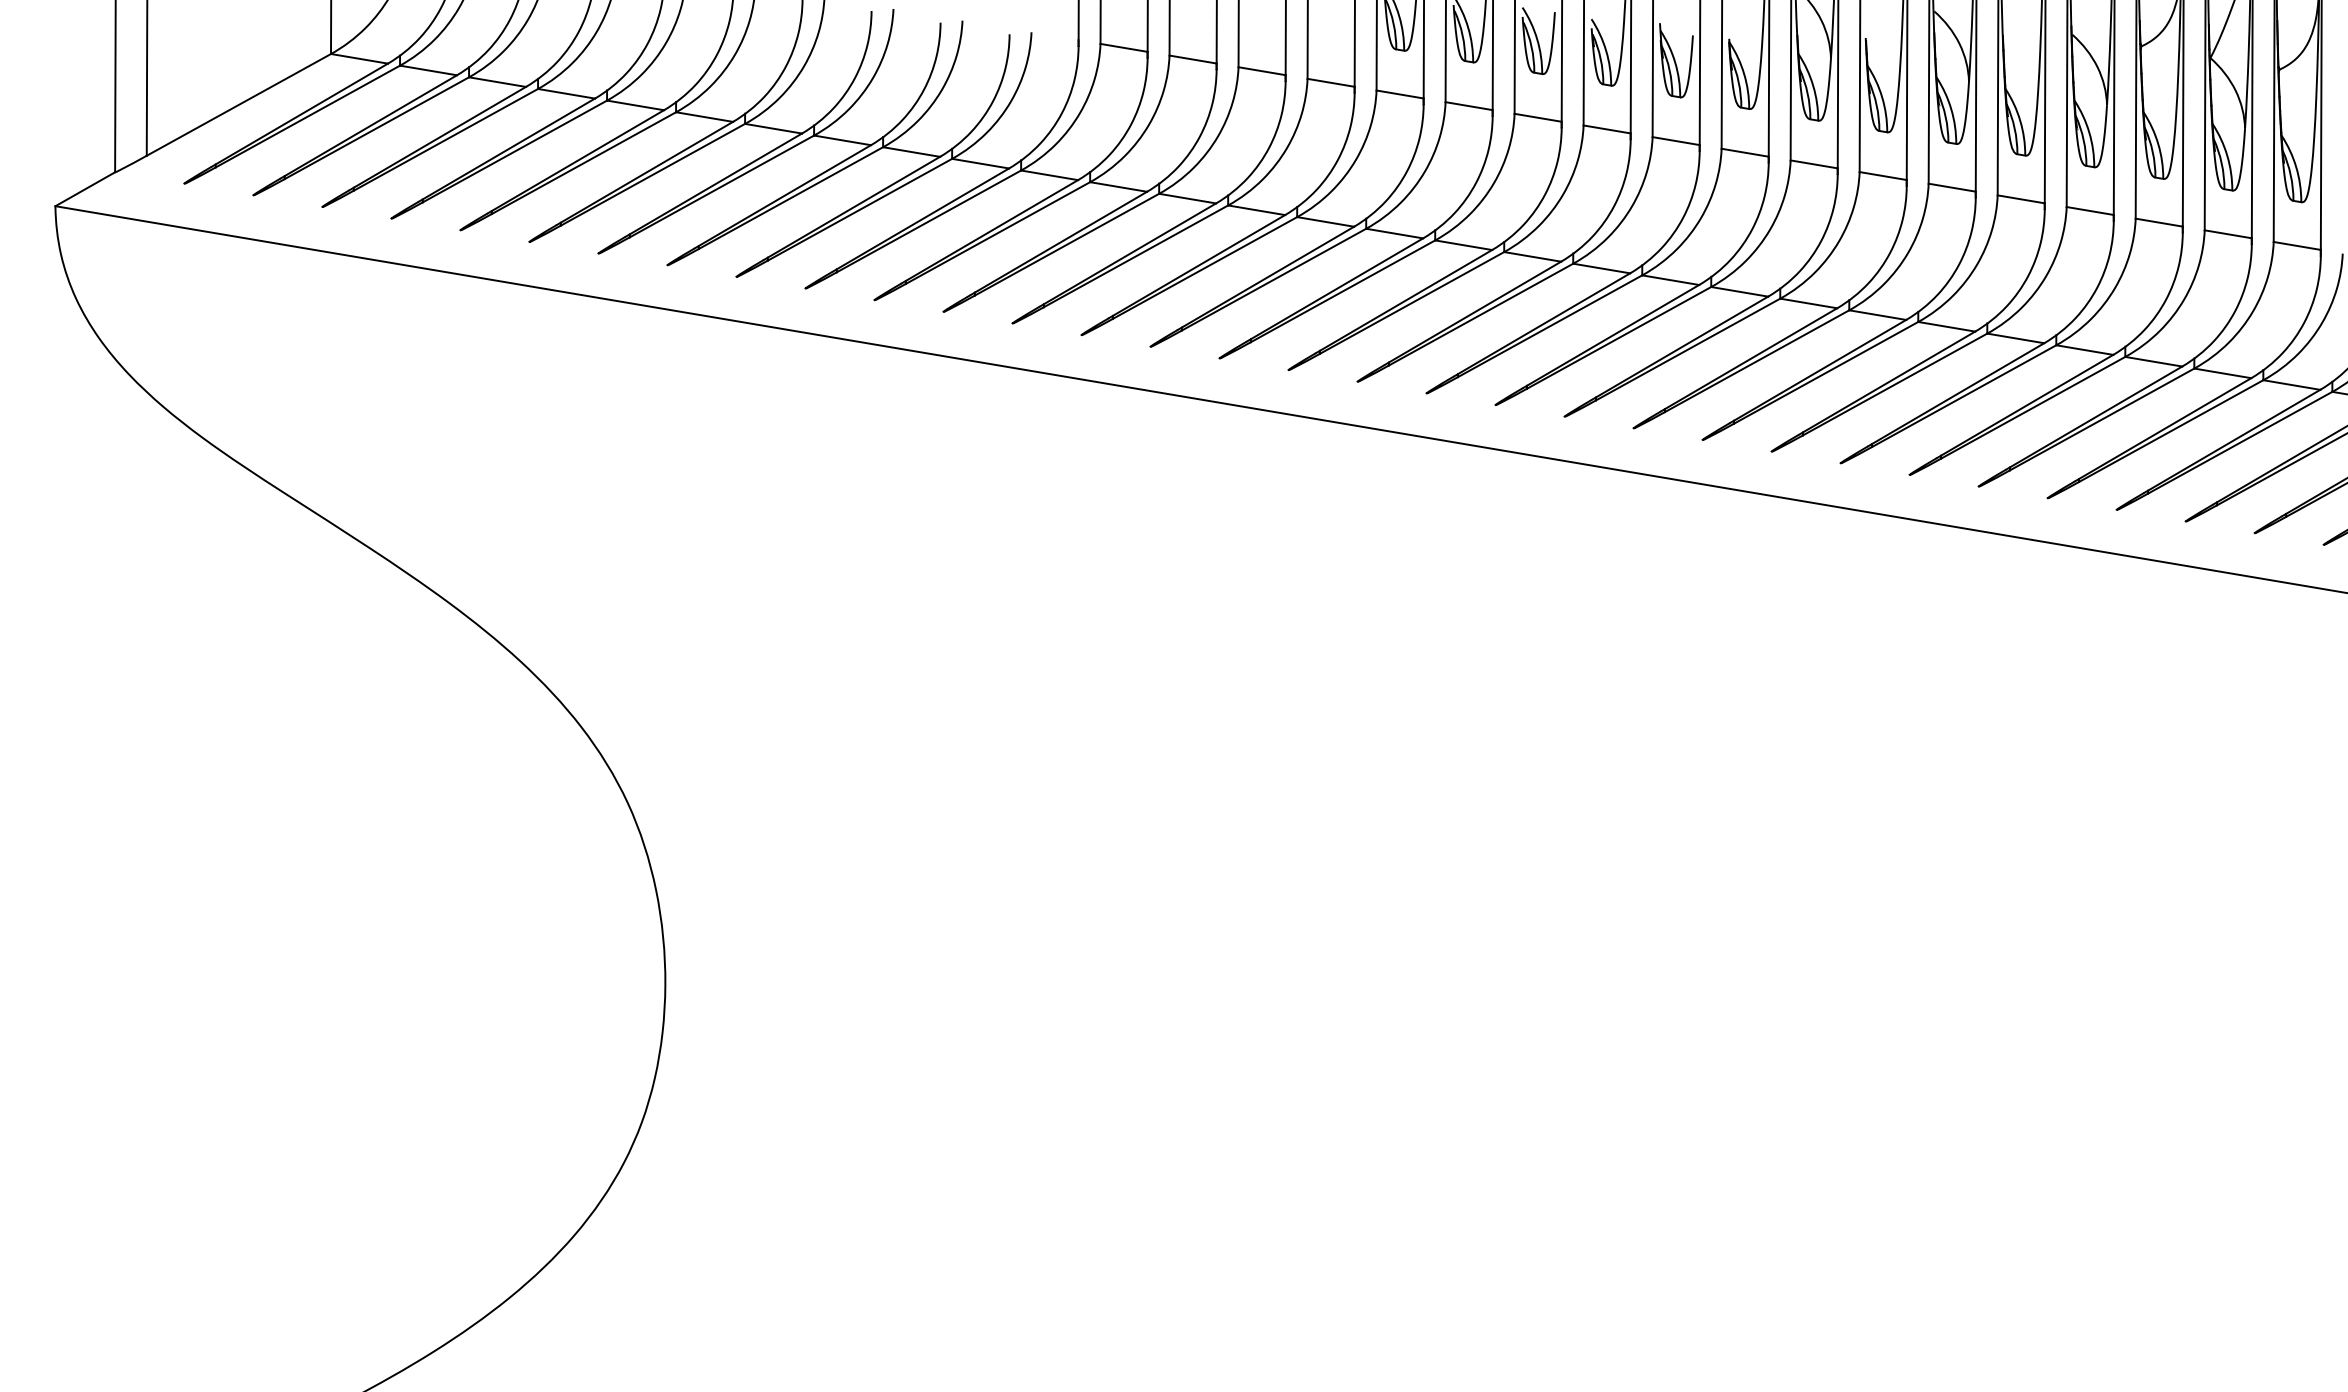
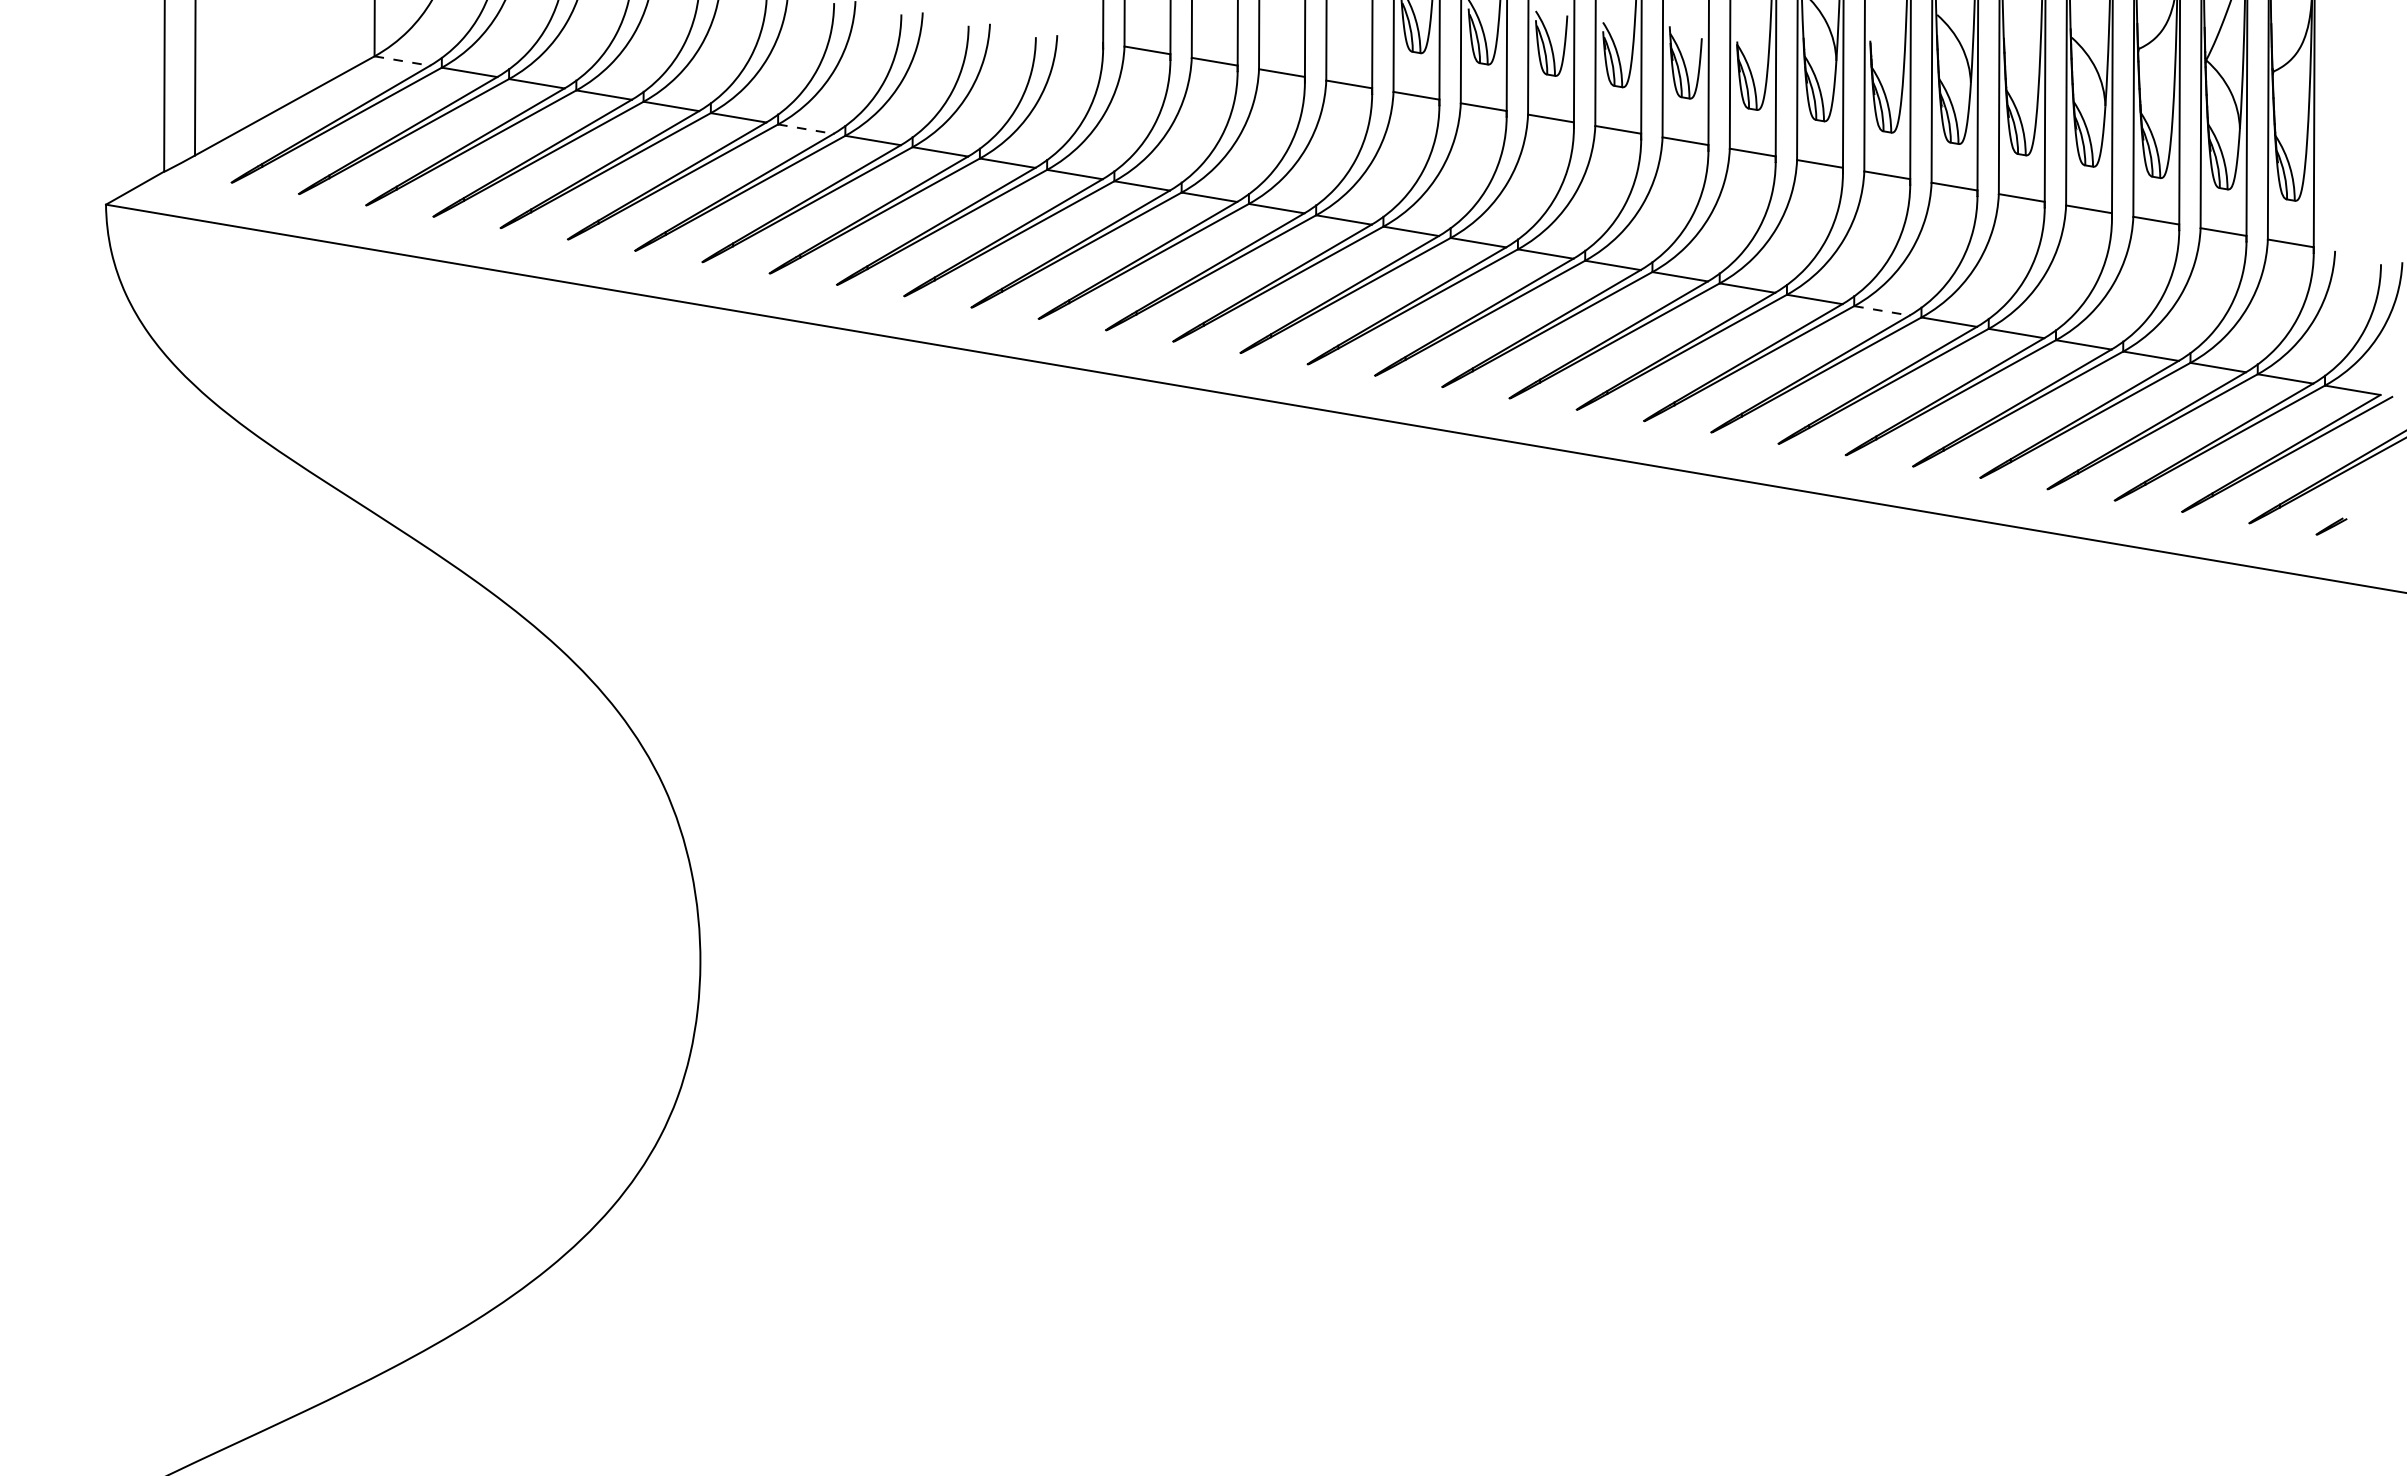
line: (359, 59) -> (402, 61), solid -> dashed
line: (774, 129) -> (806, 129), solid -> dashed
line: (1878, 314) -> (1882, 310), solid -> dashed

